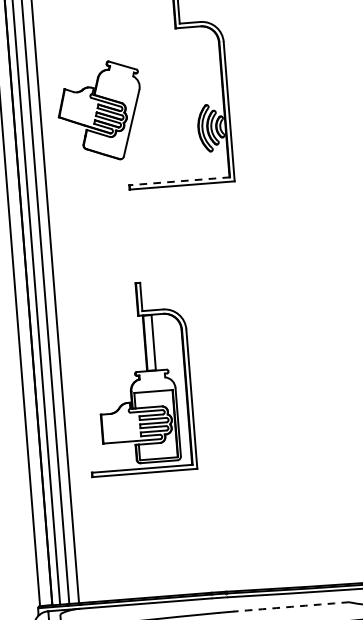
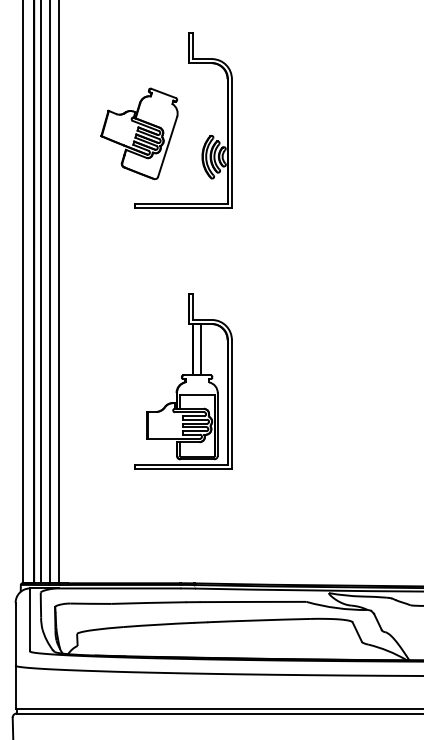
part: (100, 111) -> (139, 133), moved
line: (179, 181) -> (181, 203), dashed -> solid
part: (137, 378) -> (183, 381), moved
arc: (291, 606) -> (253, 601), dashed -> solid

